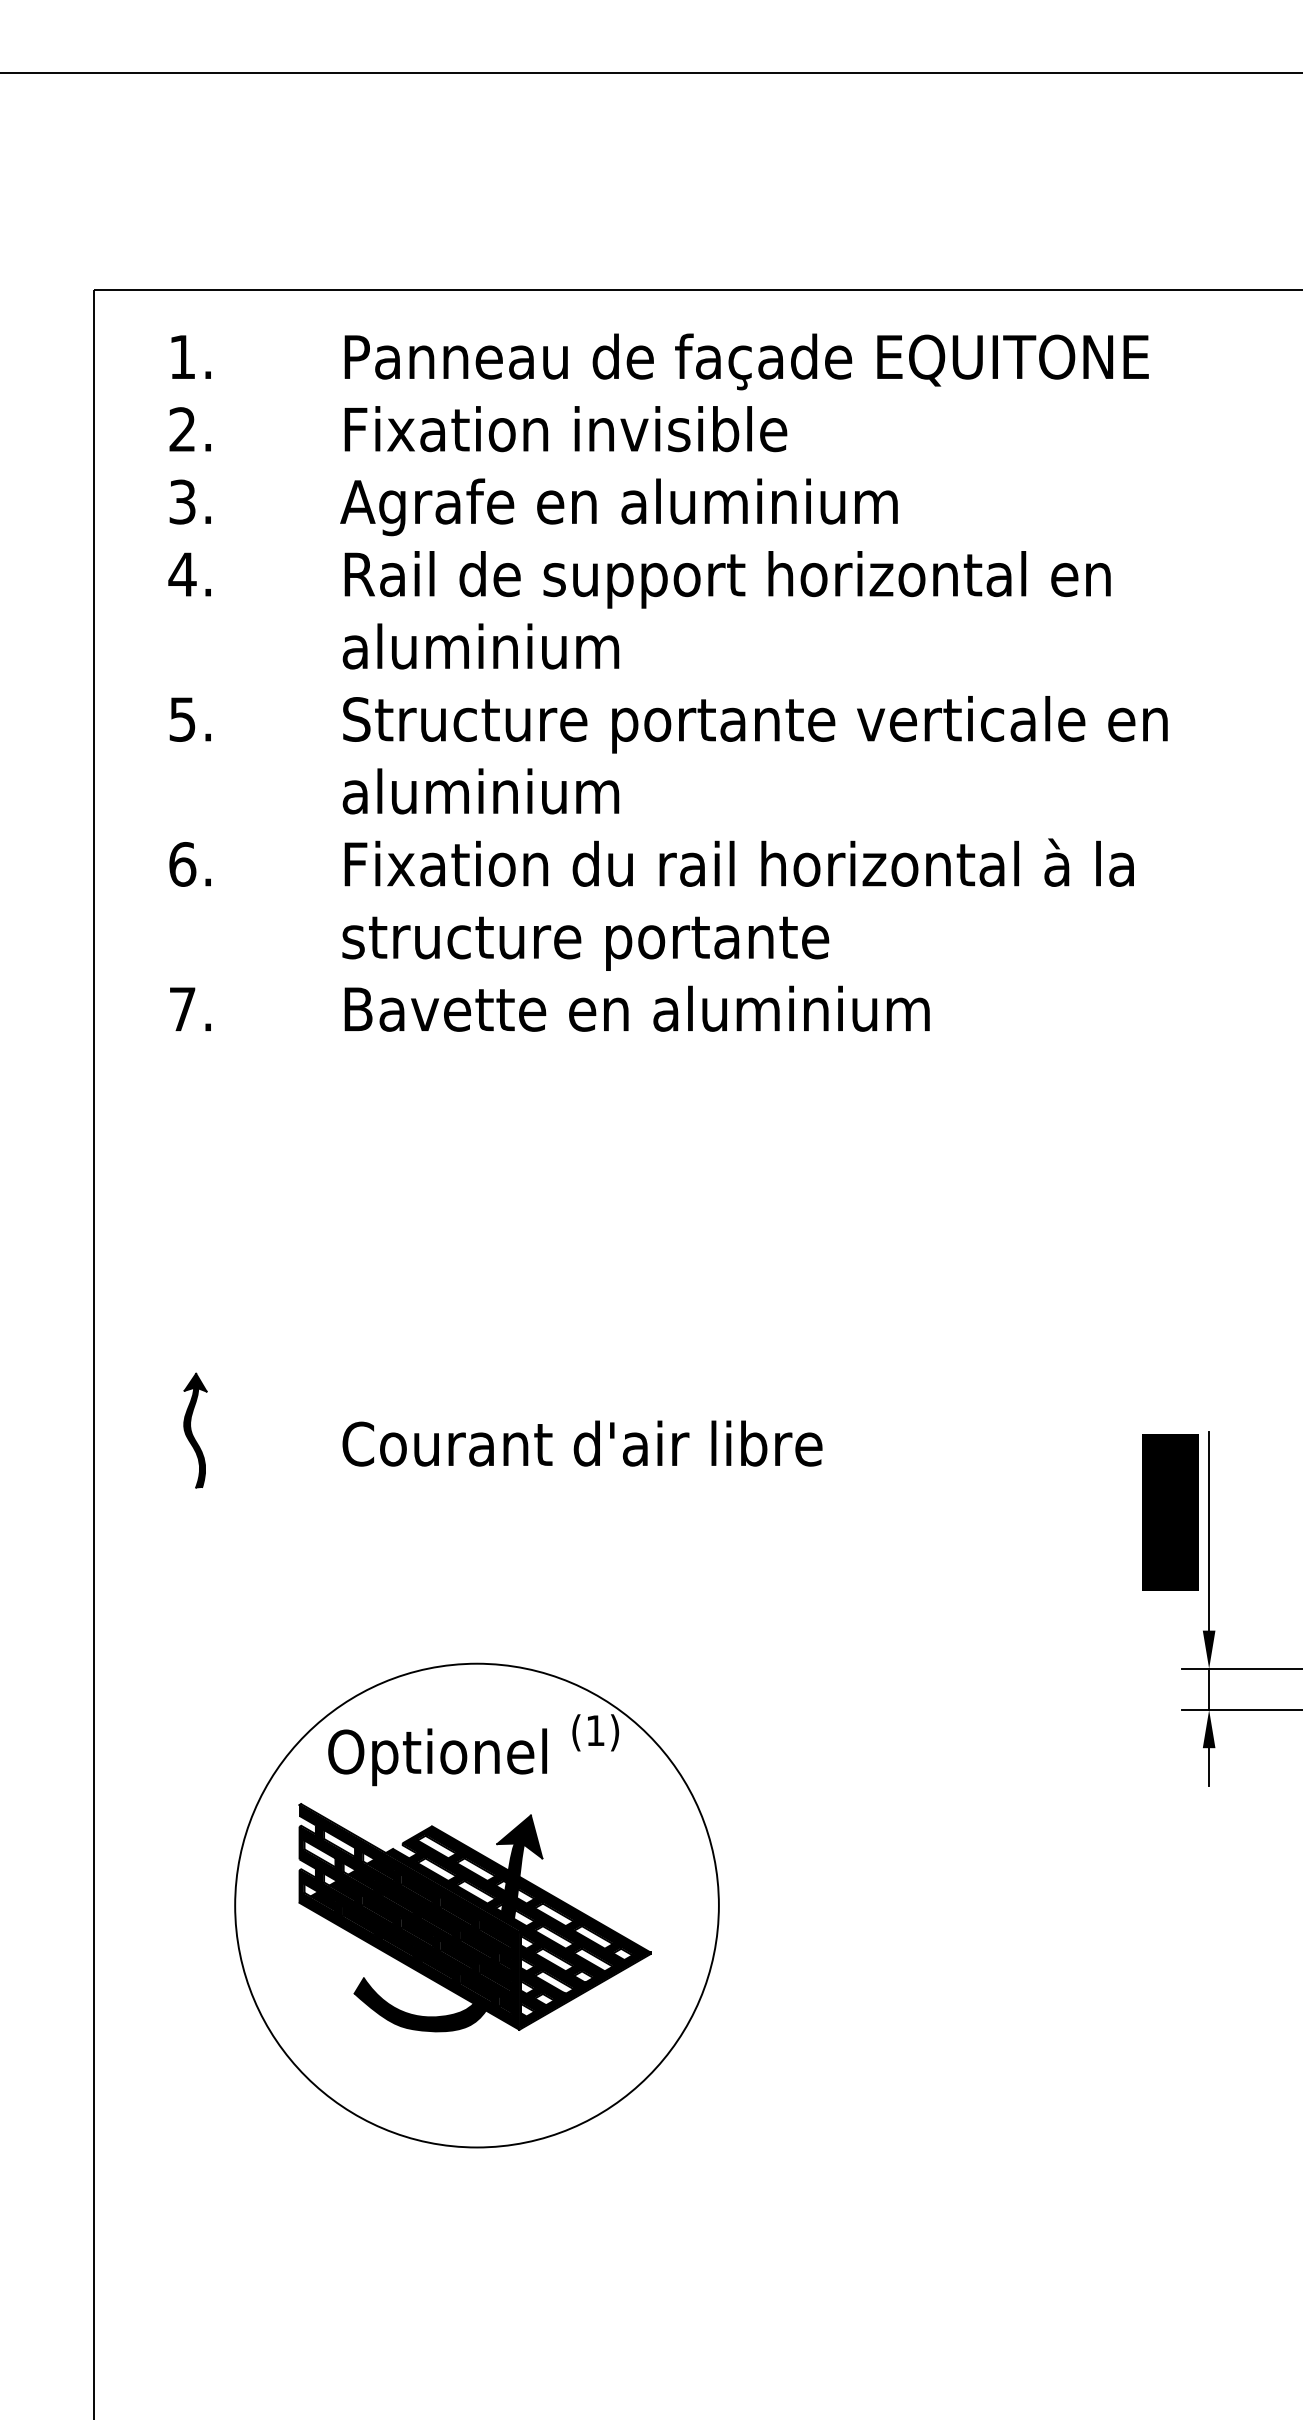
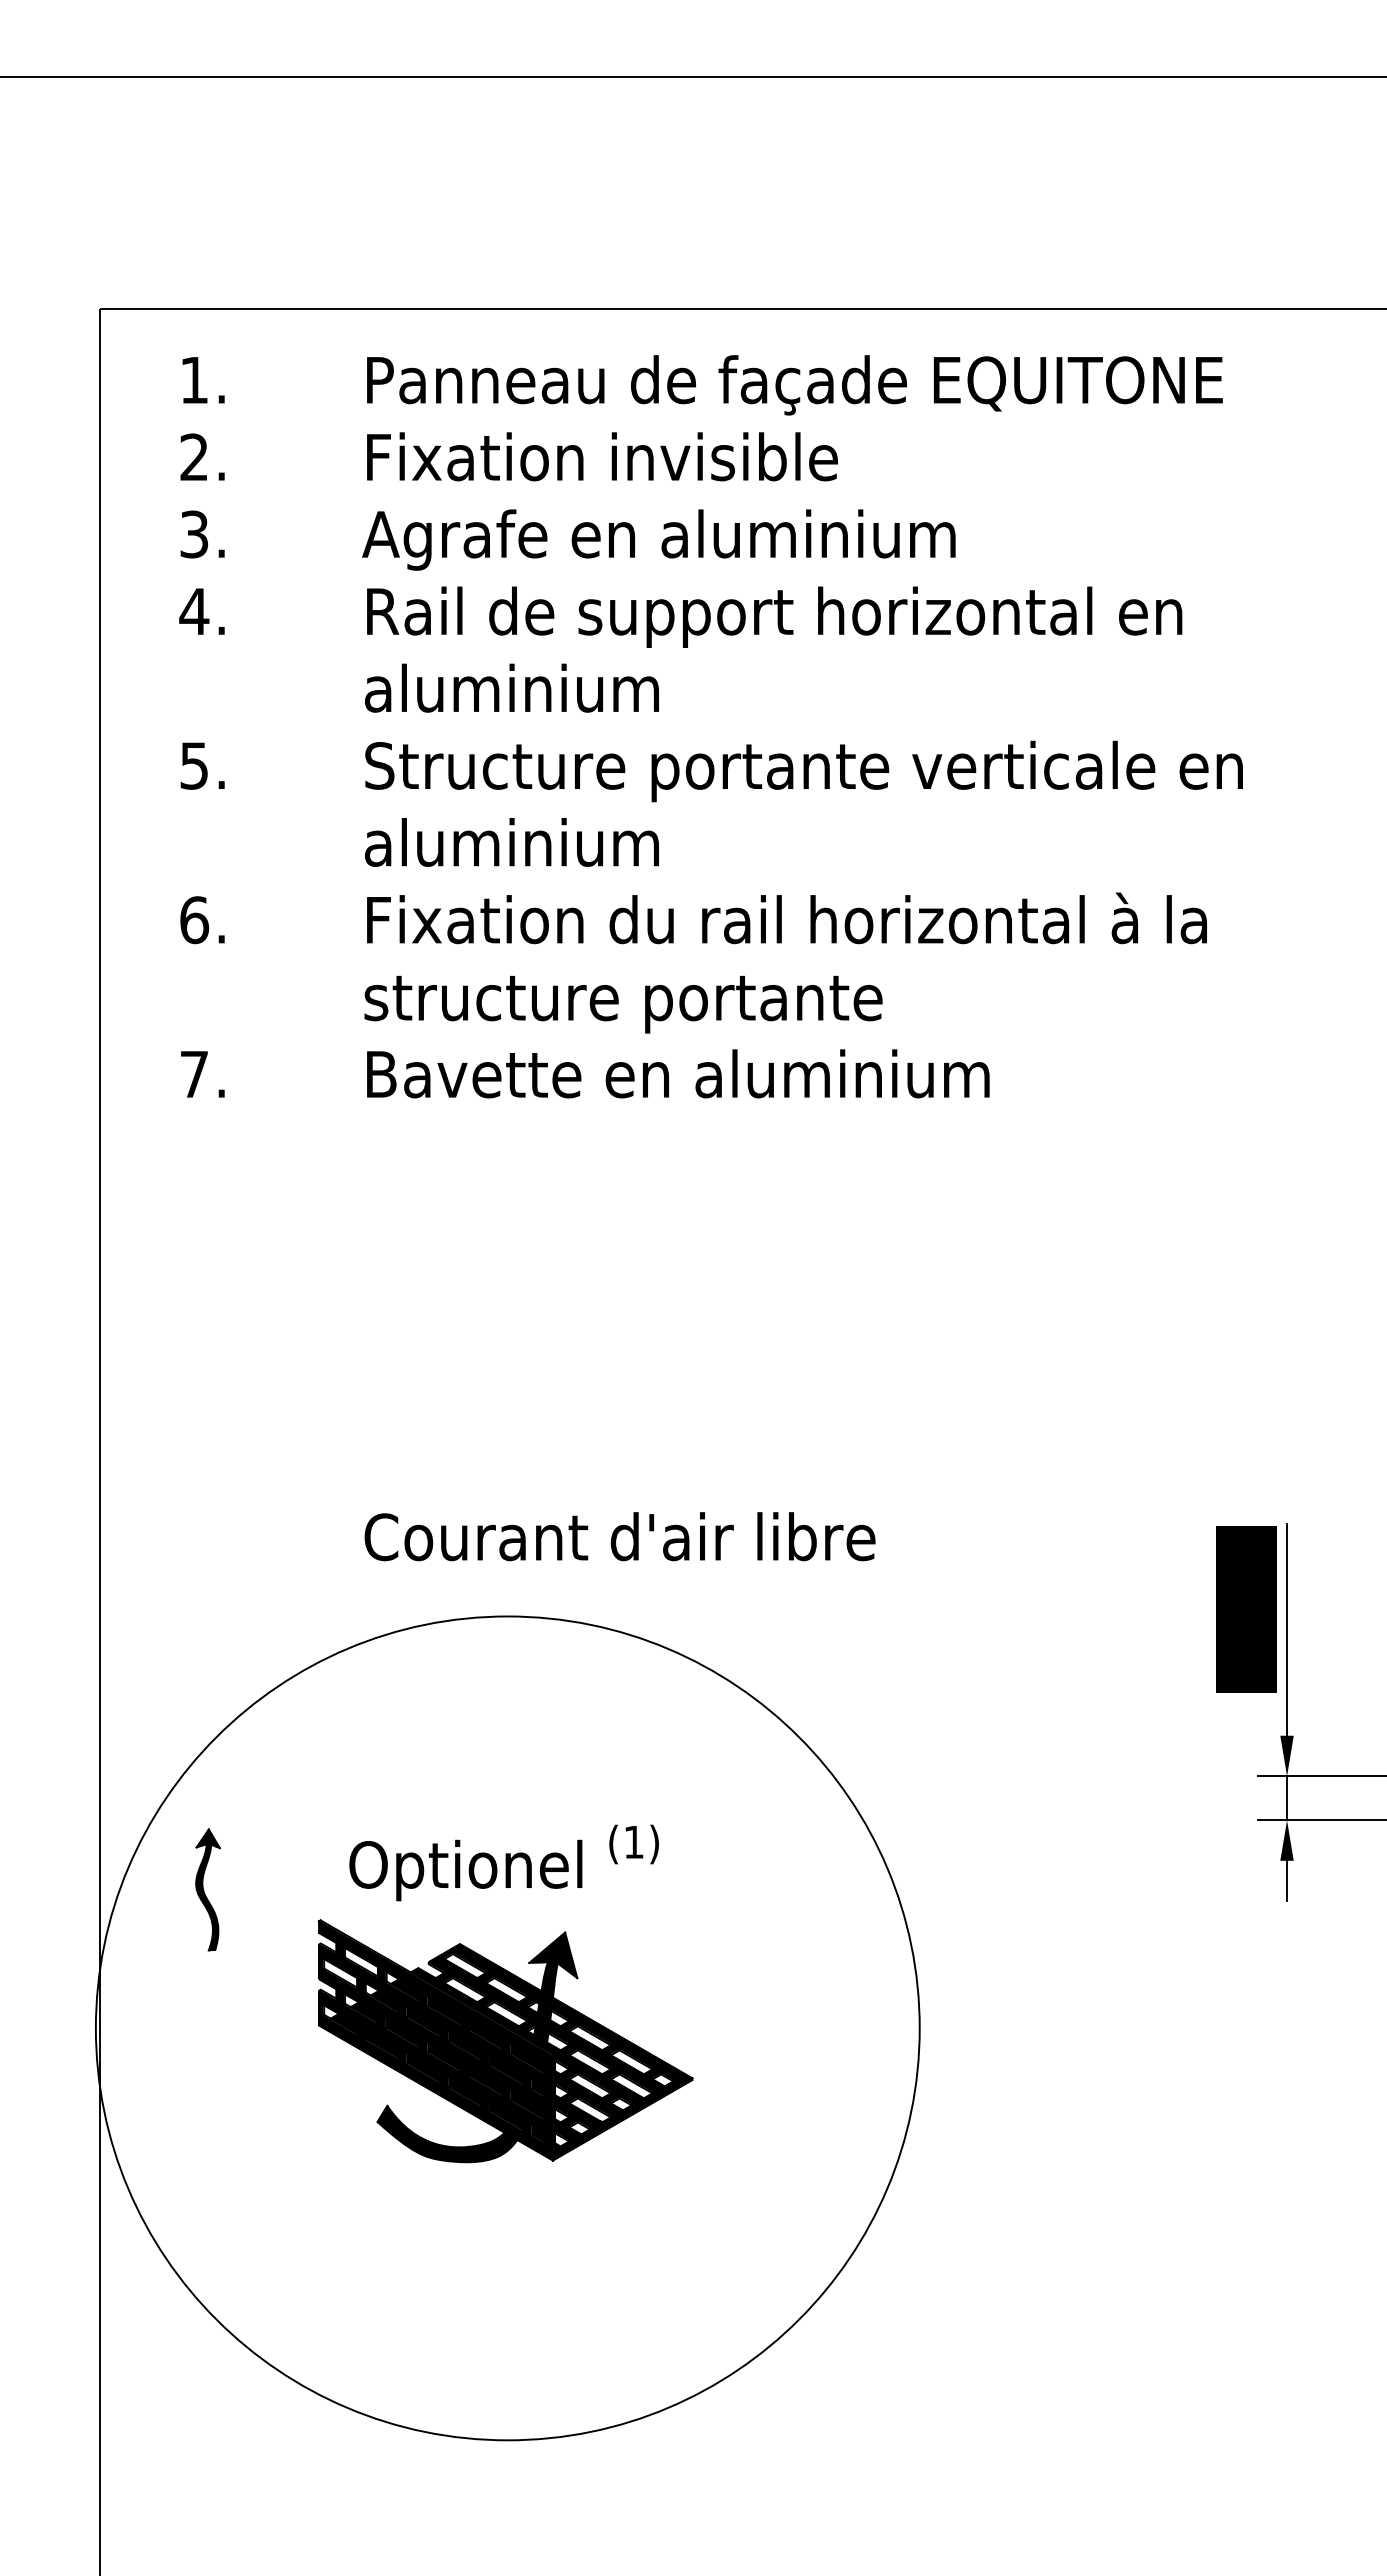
part: (194, 1430) -> (207, 1889), moved
circle: (476, 1904) -> (507, 2027), size x1.6

